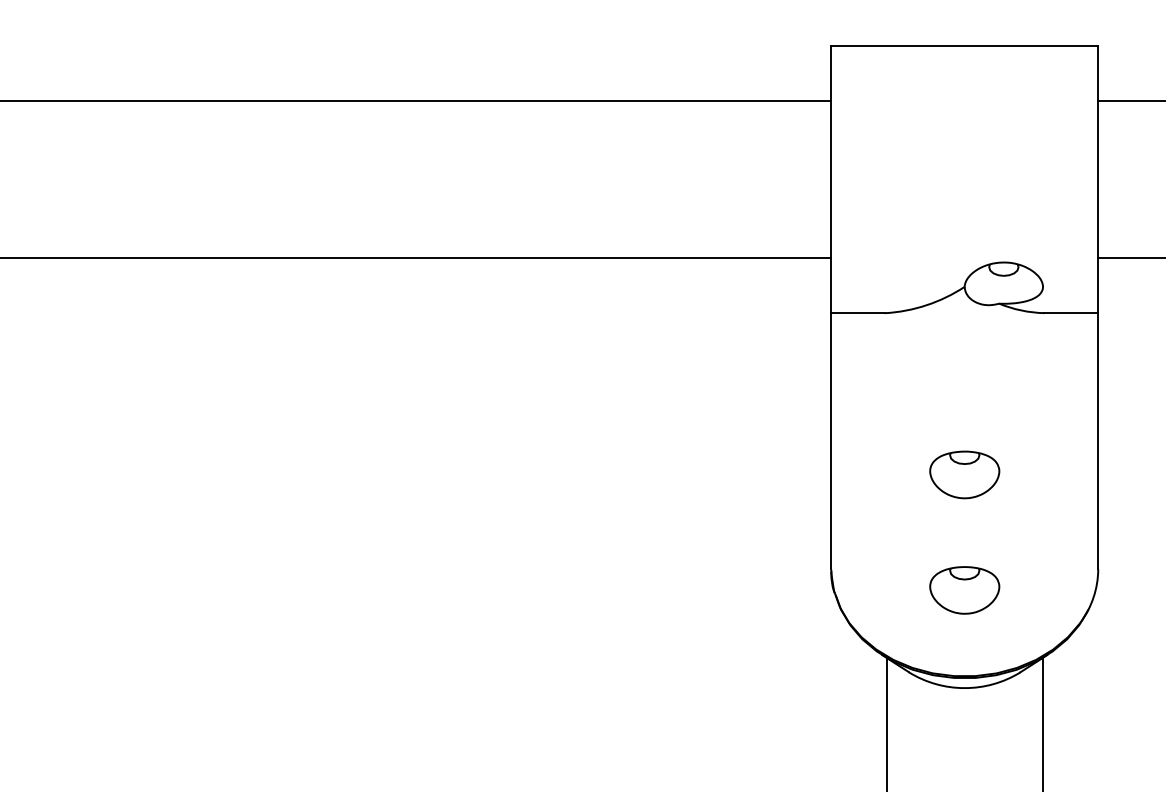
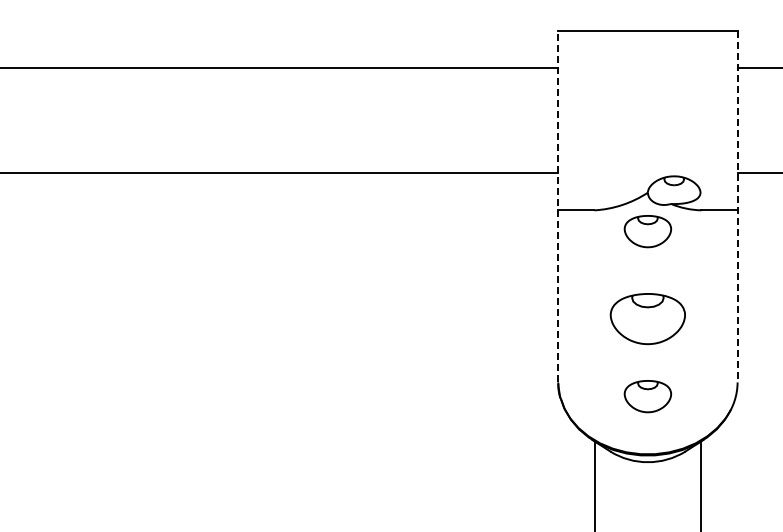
line: (831, 307) -> (558, 206), solid -> dashed
line: (1098, 307) -> (737, 206), solid -> dashed
part: (964, 344) -> (647, 231), added
part: (964, 474) -> (647, 318), size x1.6

